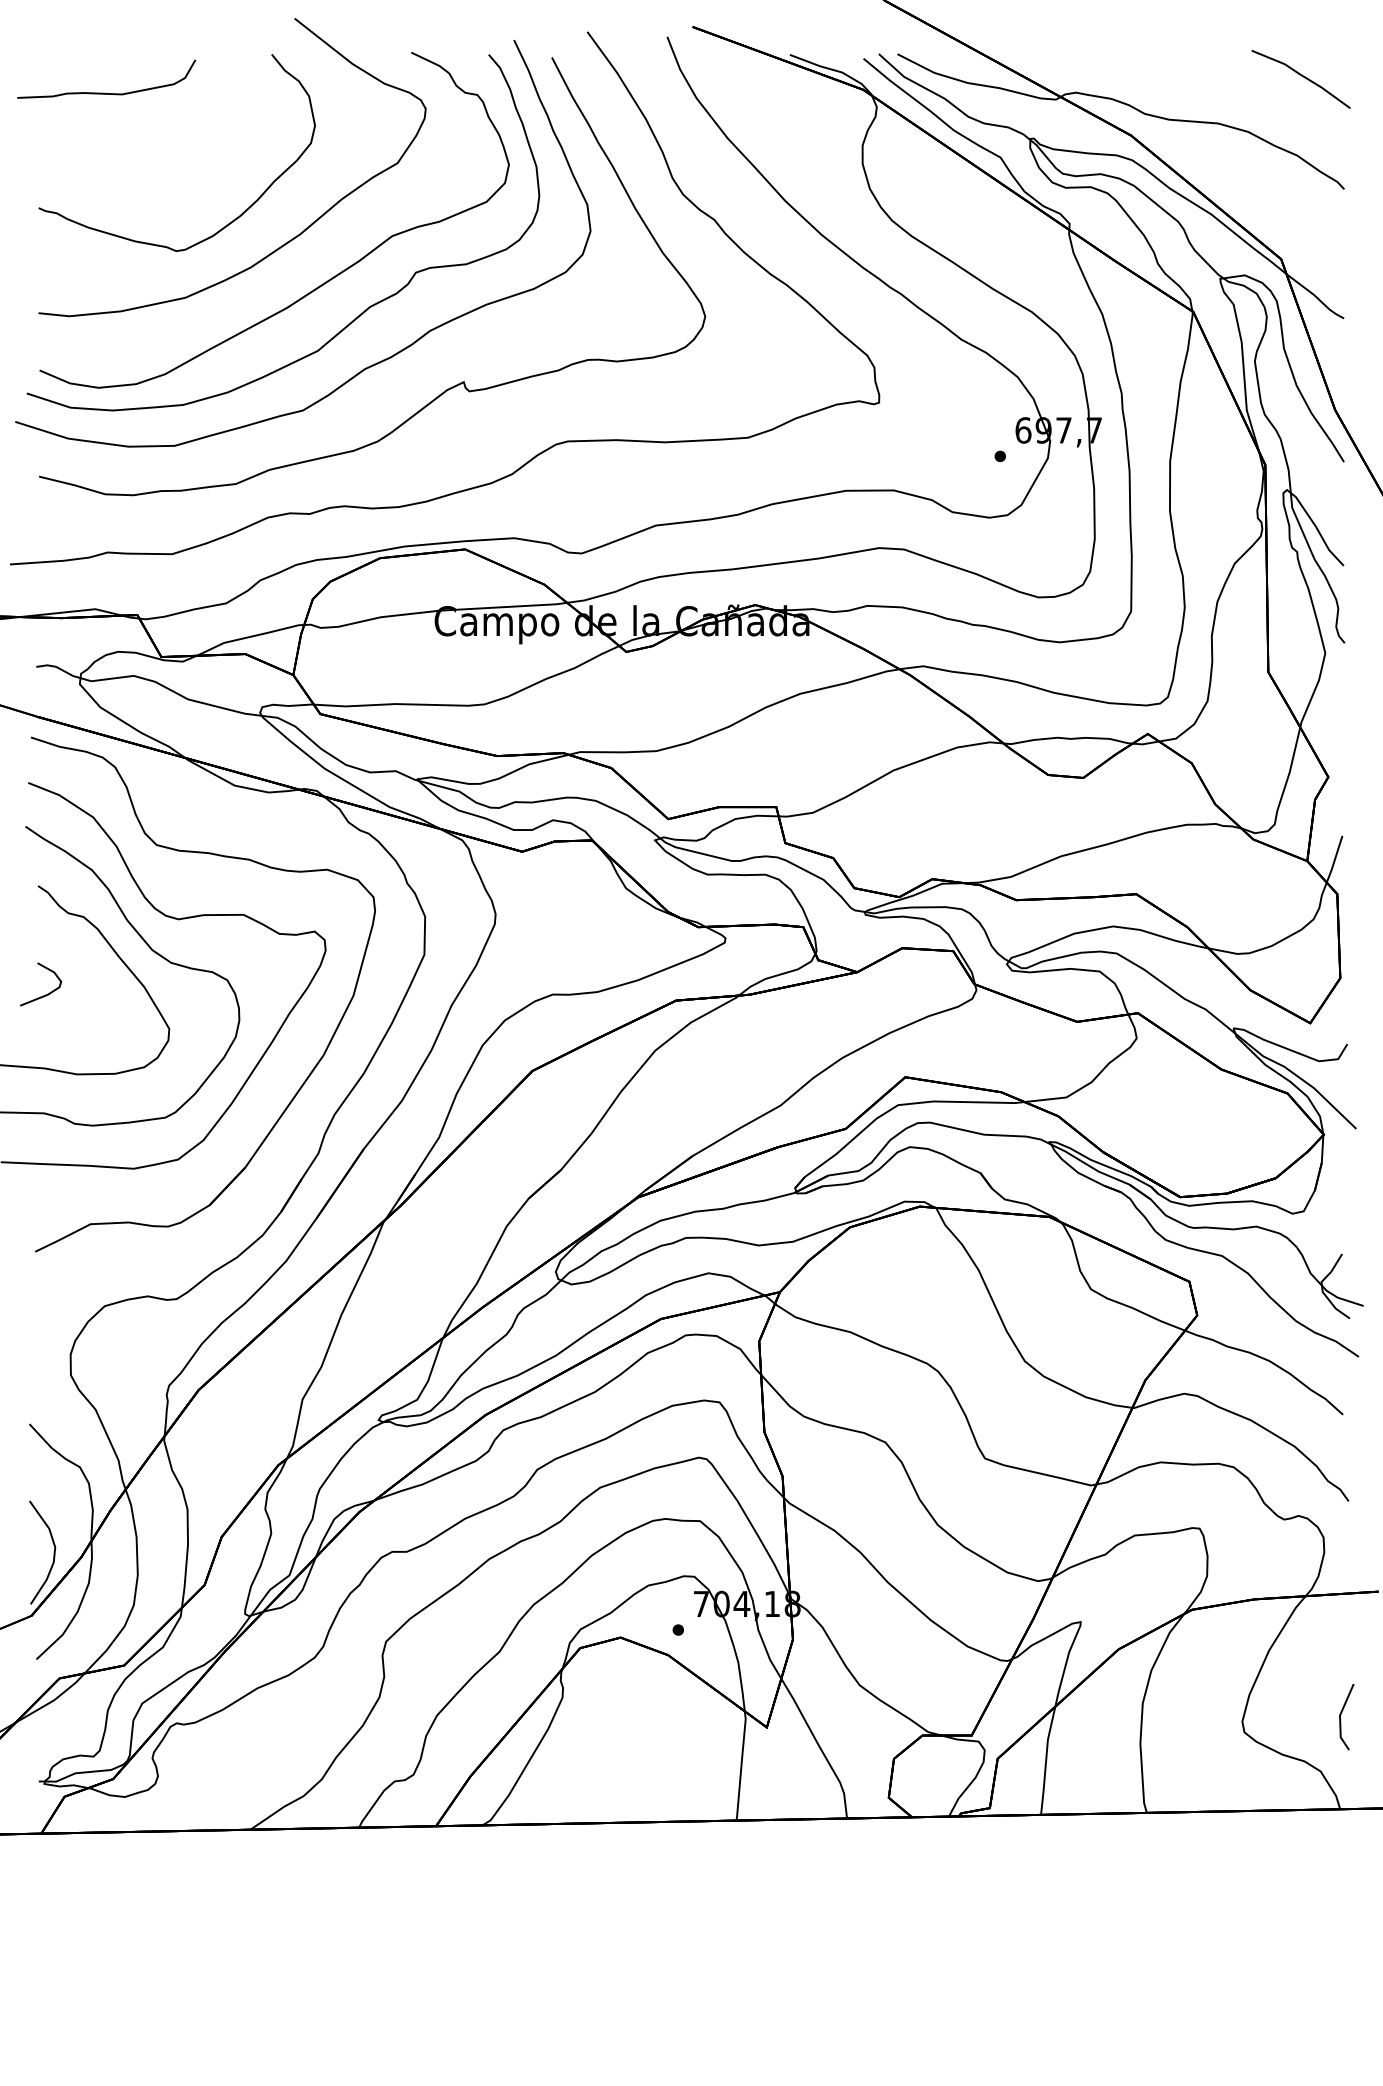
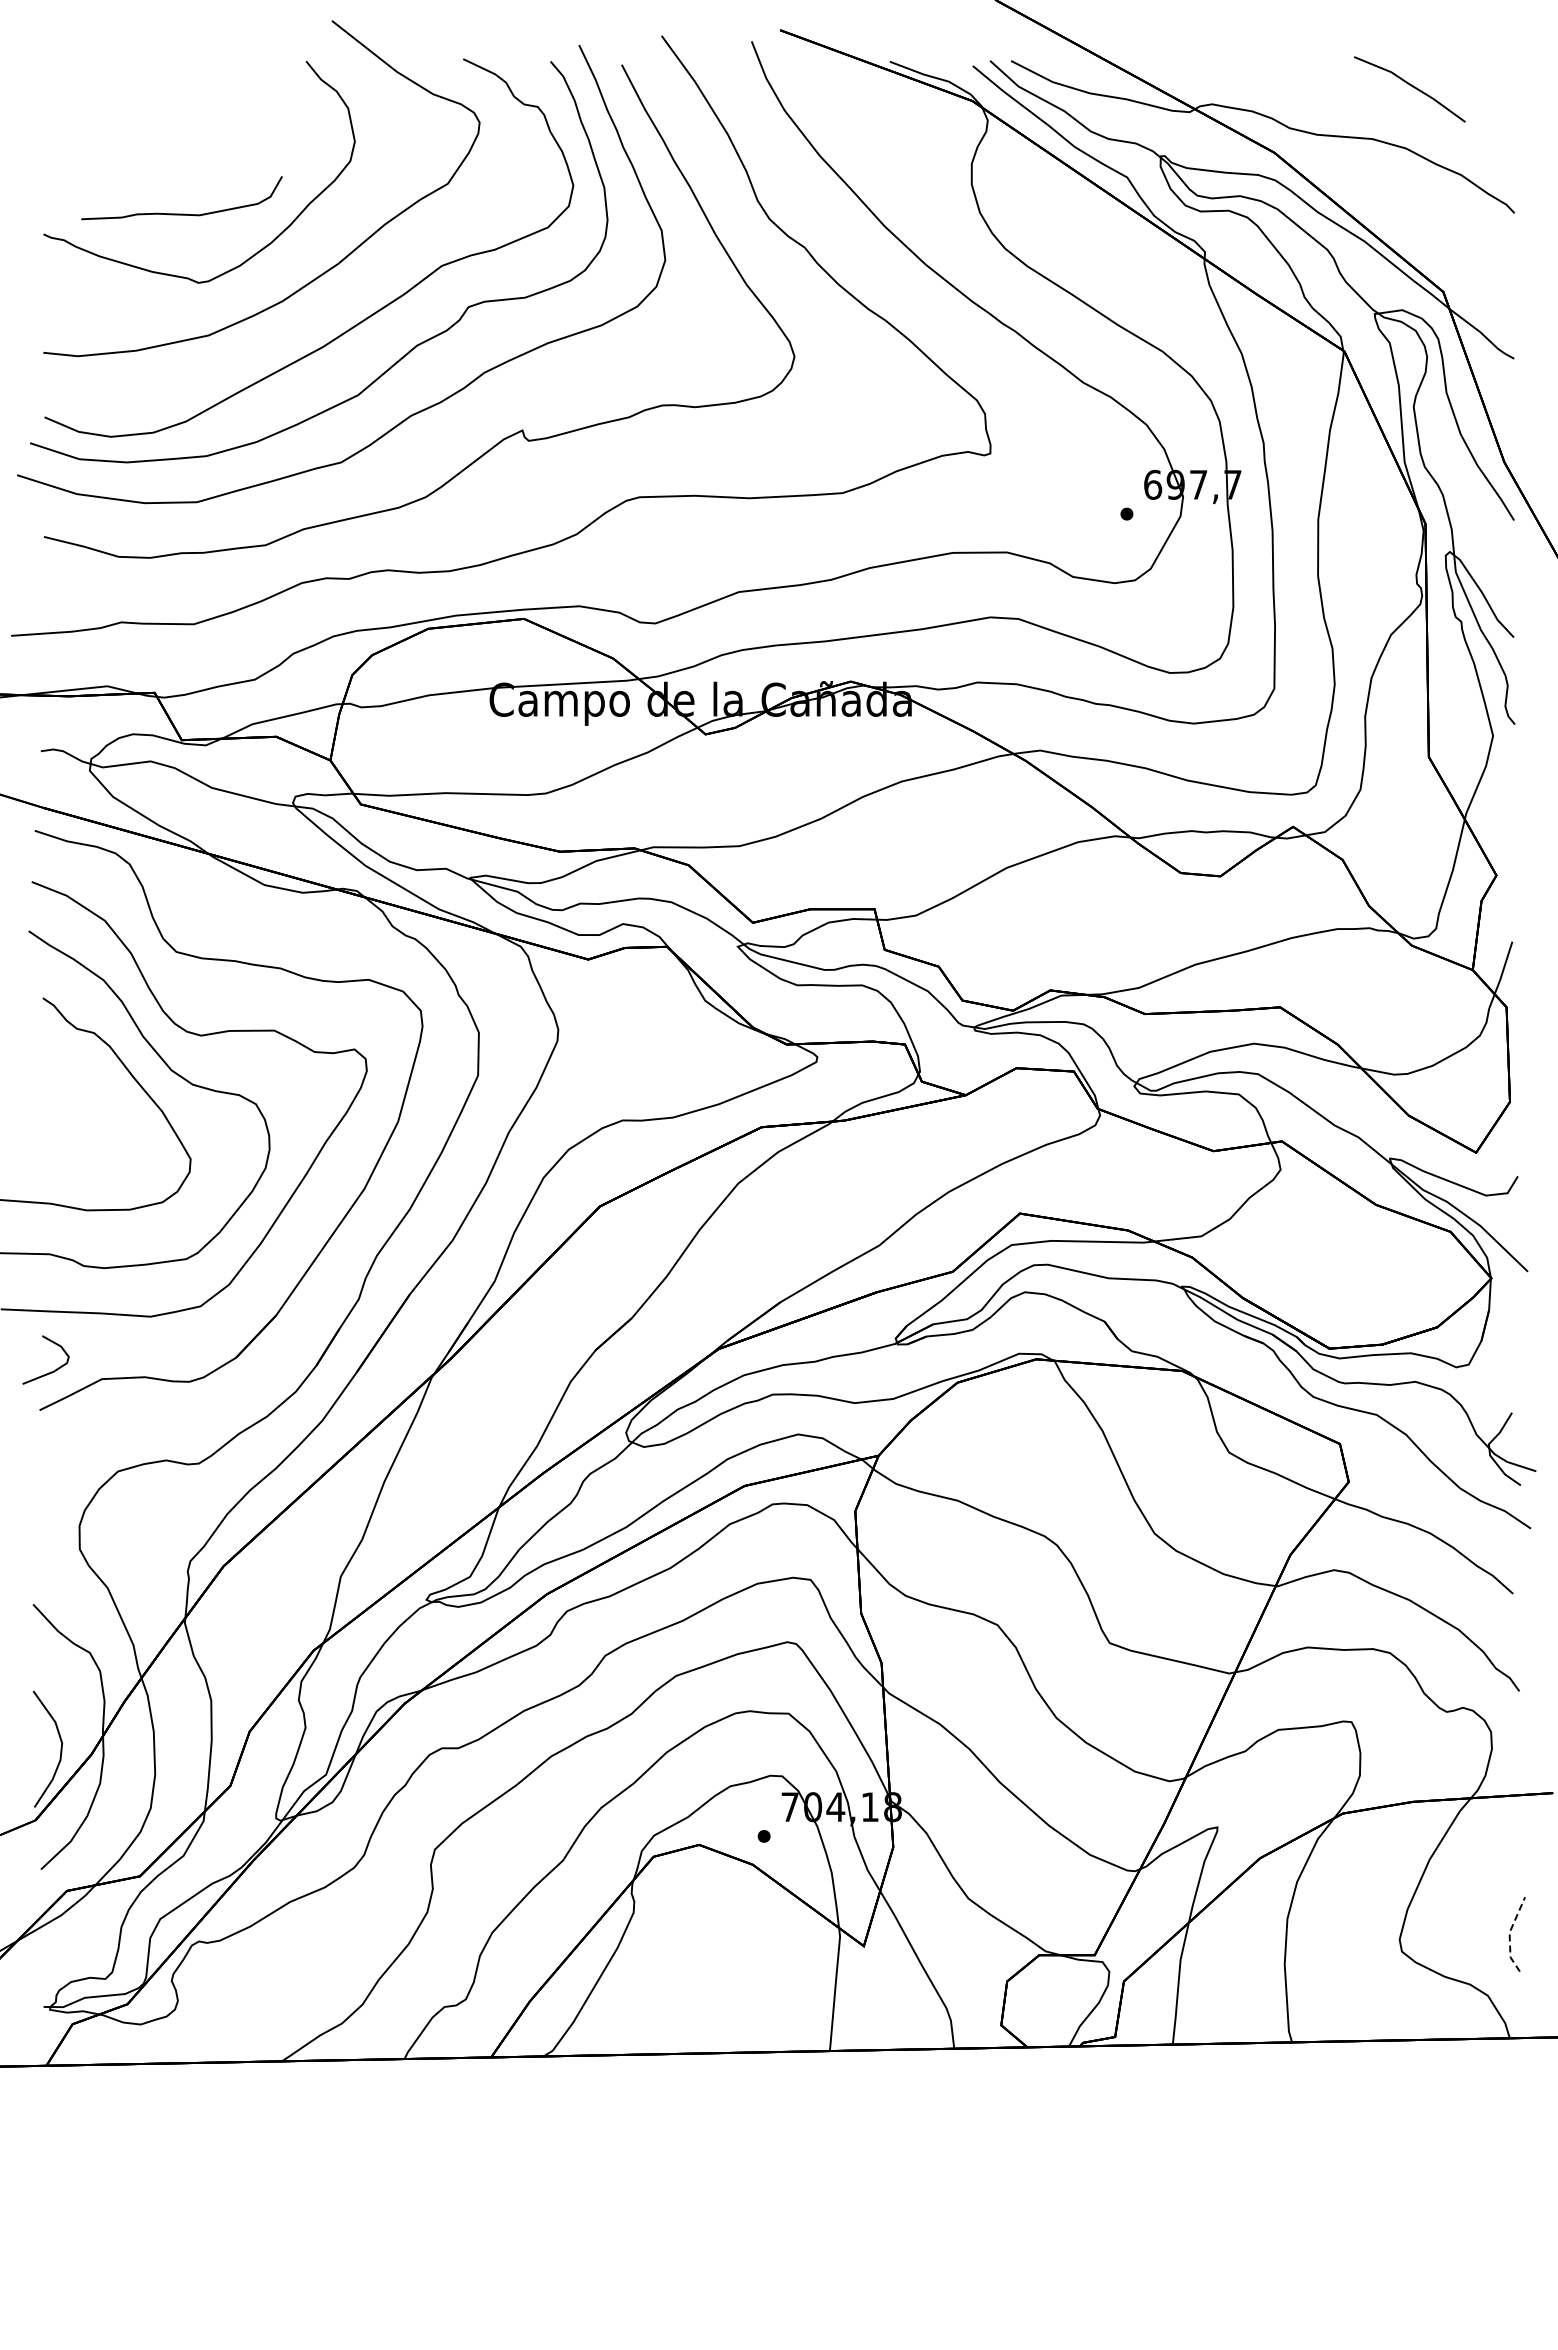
line: (1302, 76) -> (1411, 86), moved
curve: (106, 92) -> (181, 213), moved
curve: (43, 995) -> (48, 1372), moved
line: (1339, 1717) -> (1509, 1934), solid -> dashed

